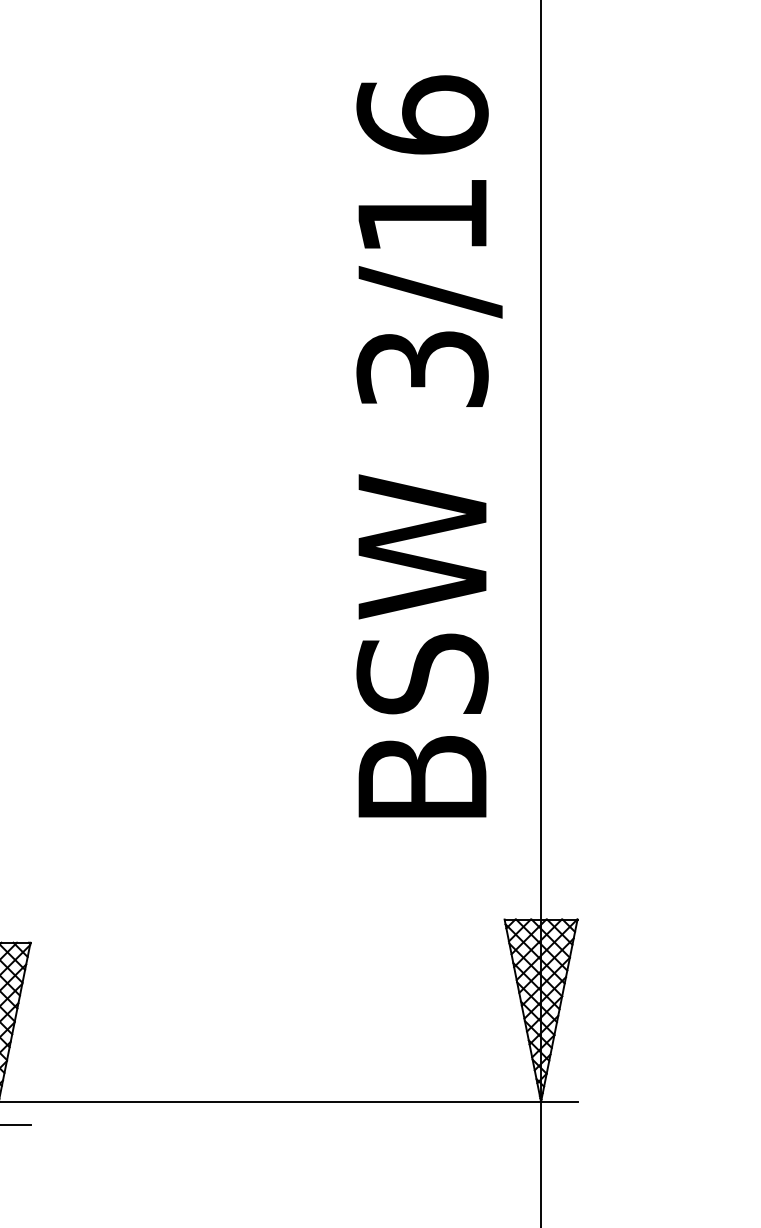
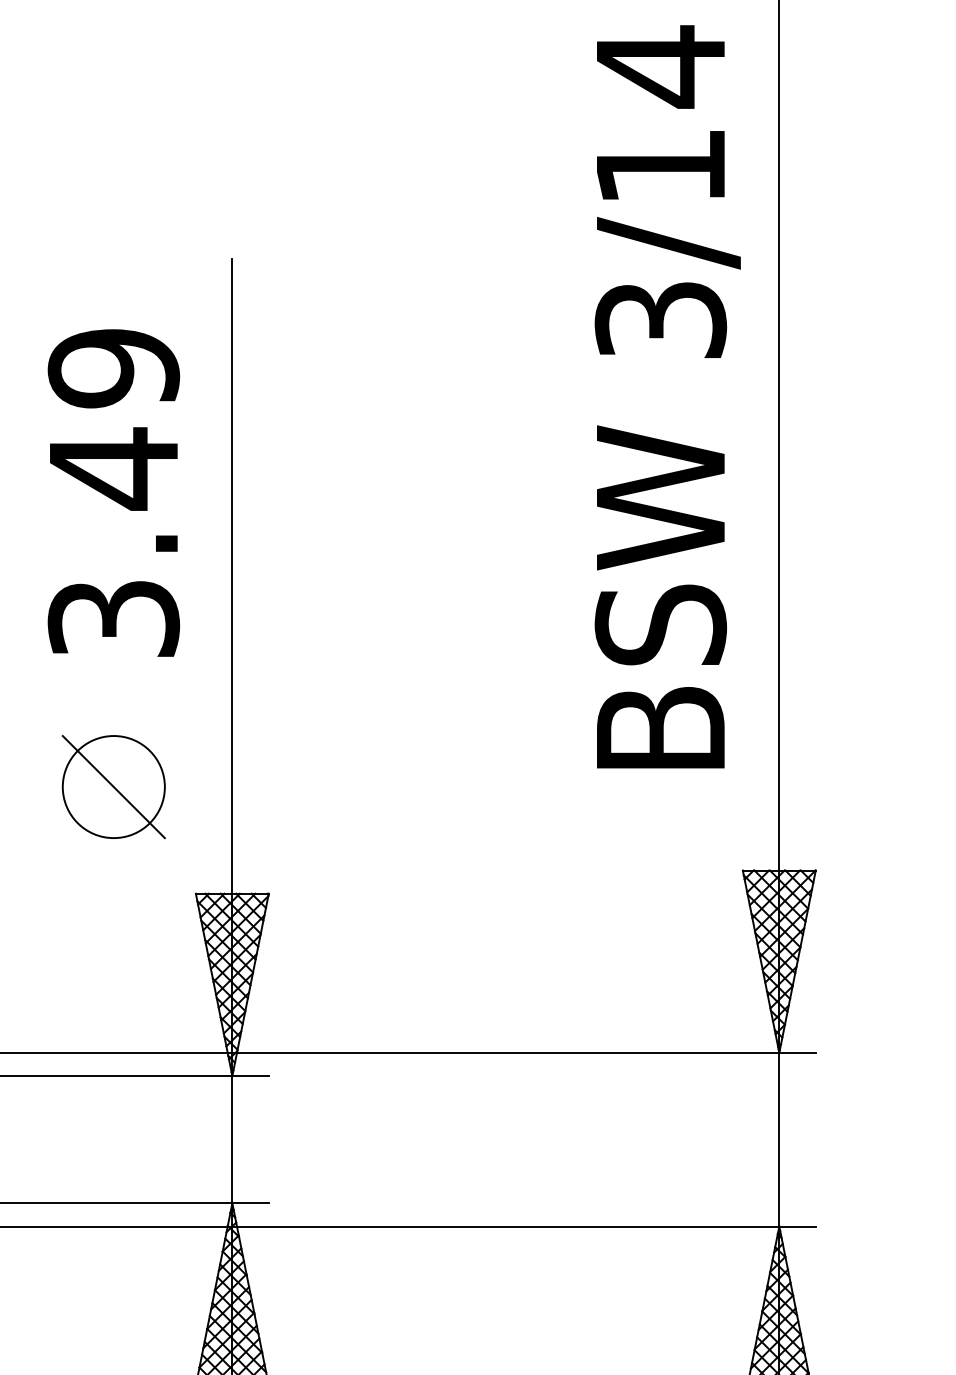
text: (422, 115) -> (660, 66), 3/16 -> 3/14

